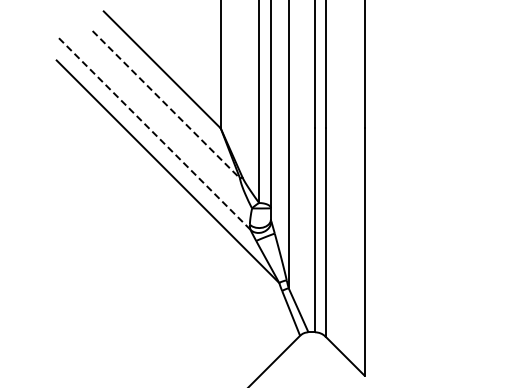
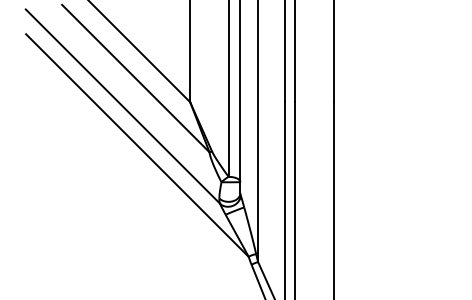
line: (166, 105) -> (135, 79), dashed -> solid
line: (153, 132) -> (122, 106), dashed -> solid

